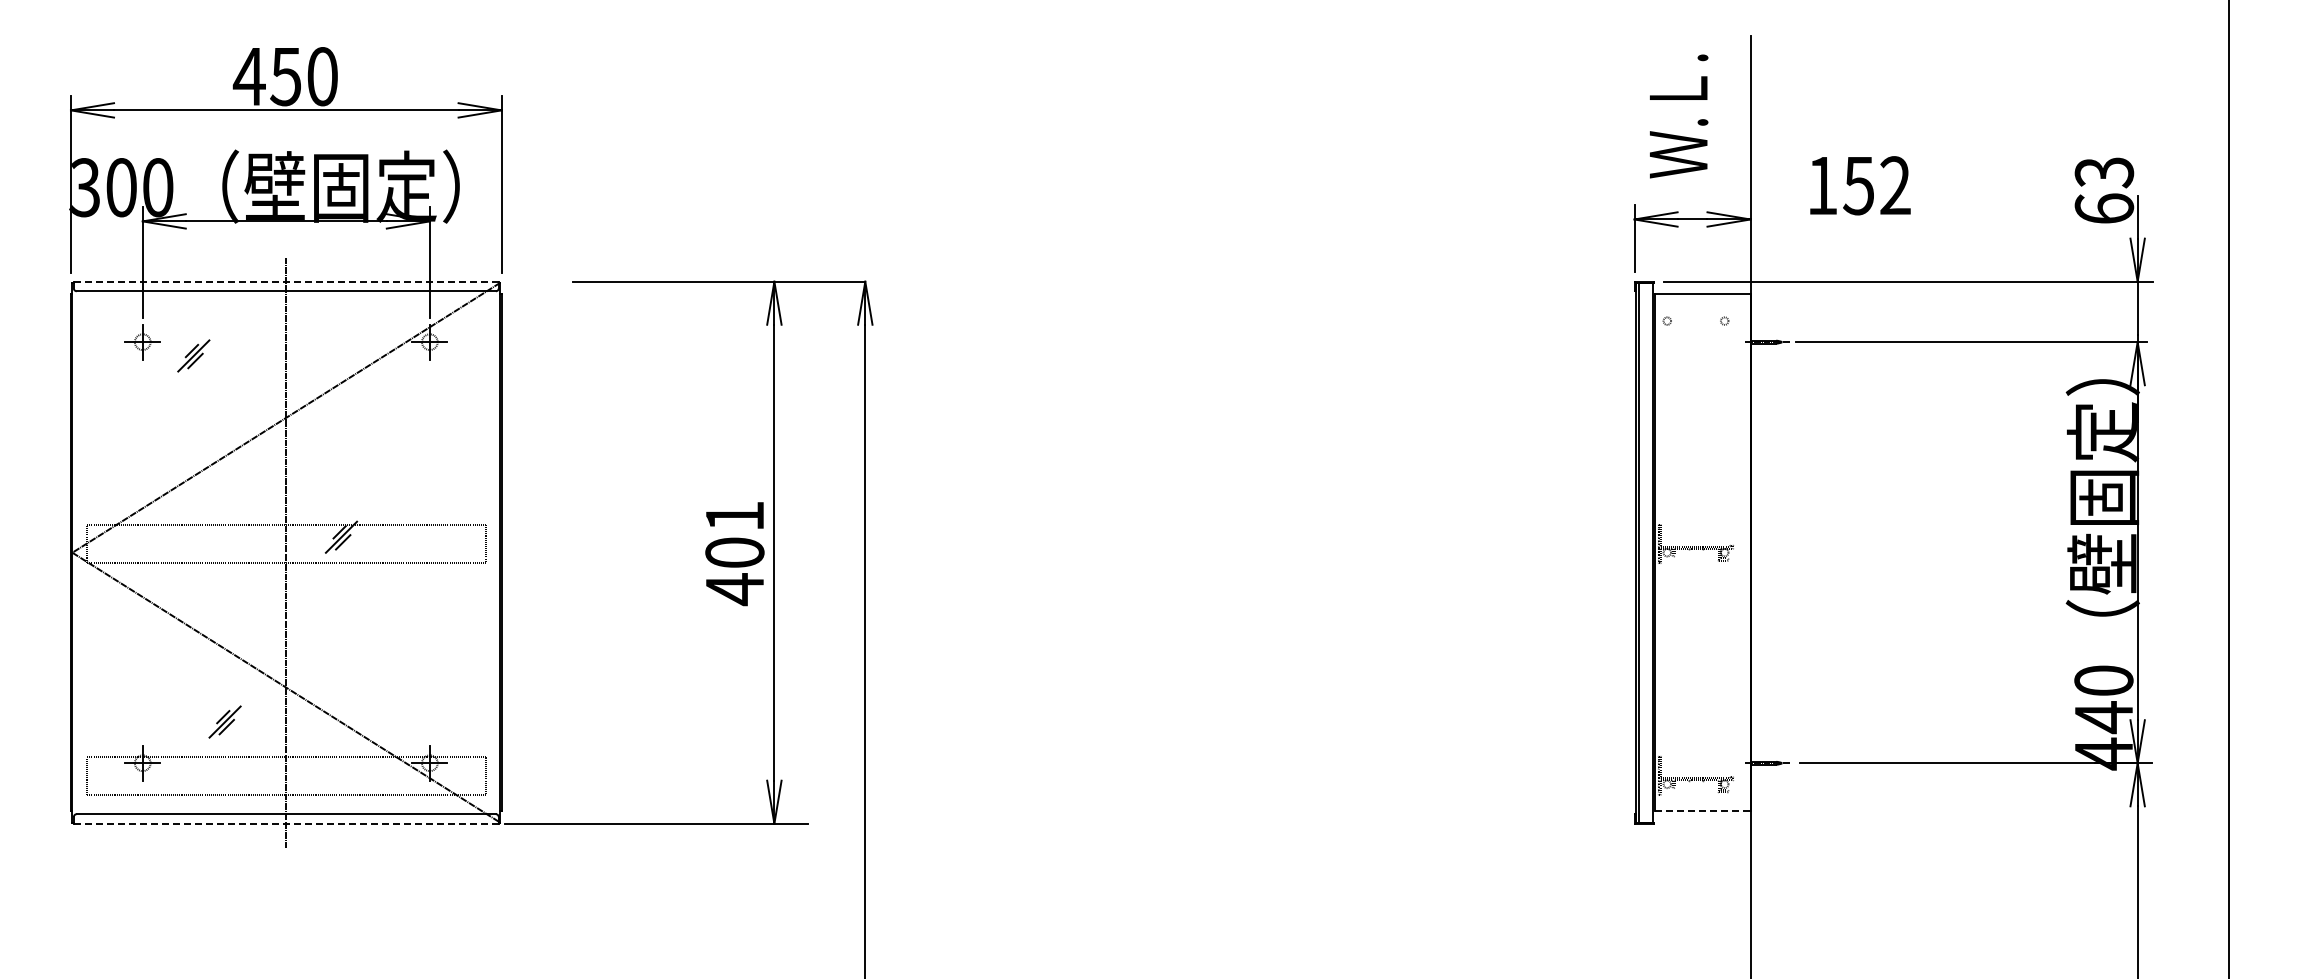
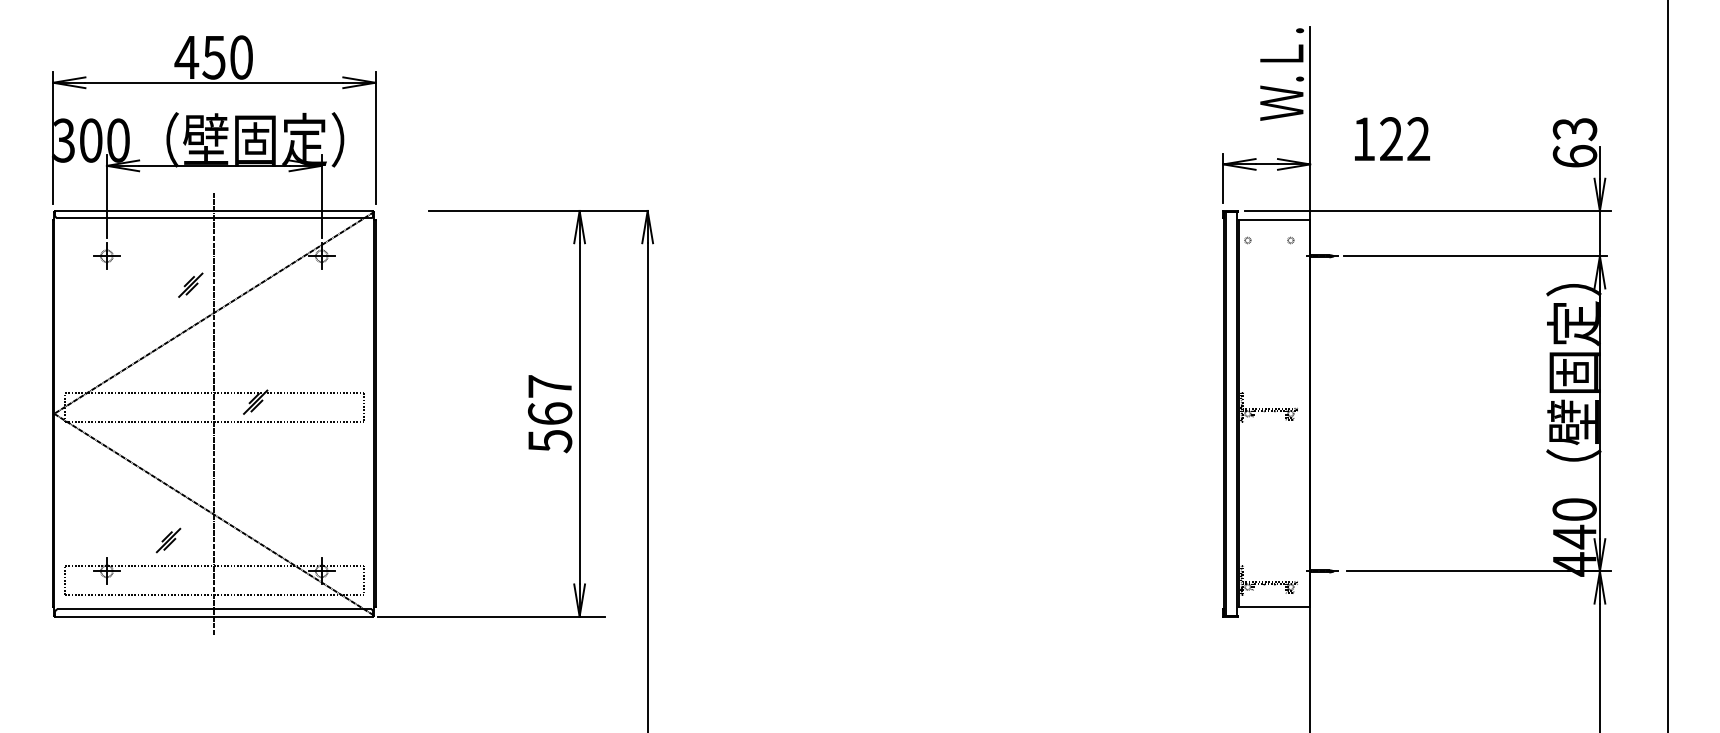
text: (1679, 116) -> (1282, 74), moved
text: (1858, 185) -> (1390, 138), 152 -> 122
line: (286, 281) -> (214, 210), dashed -> solid
part: (193, 355) -> (190, 284), moved
text: (734, 553) -> (549, 414), 401 -> 567
line: (1702, 811) -> (1274, 607), dashed -> solid
line: (285, 823) -> (213, 616), dashed -> solid

